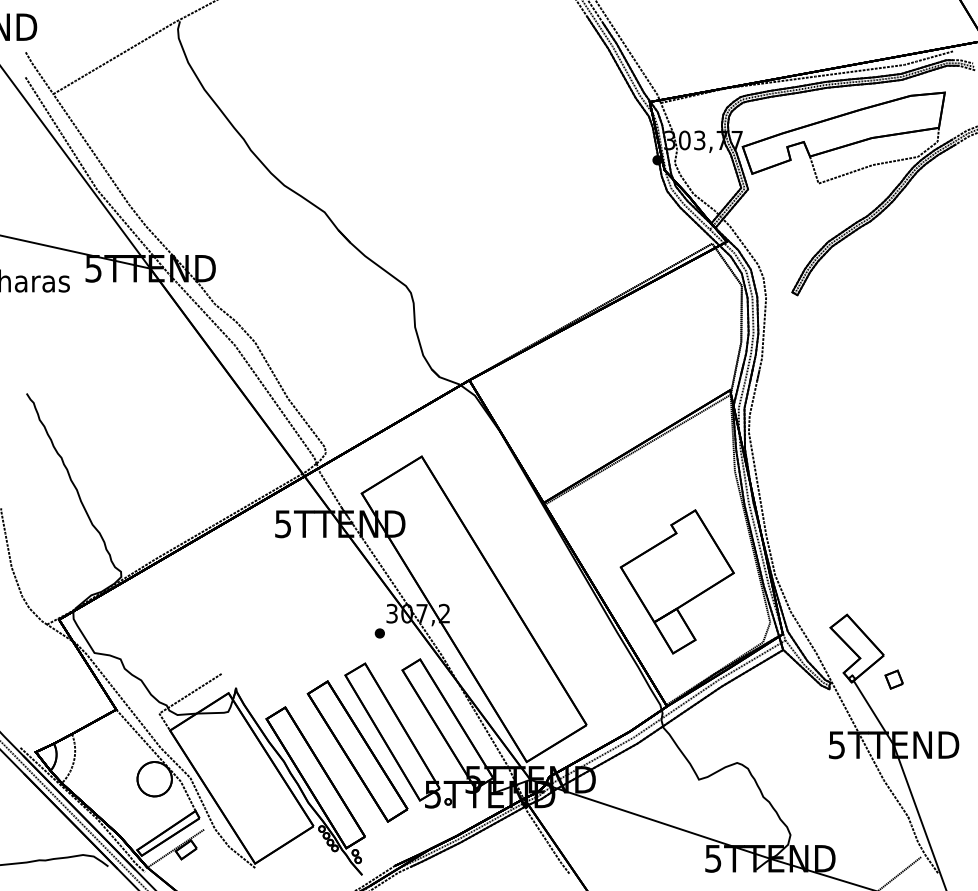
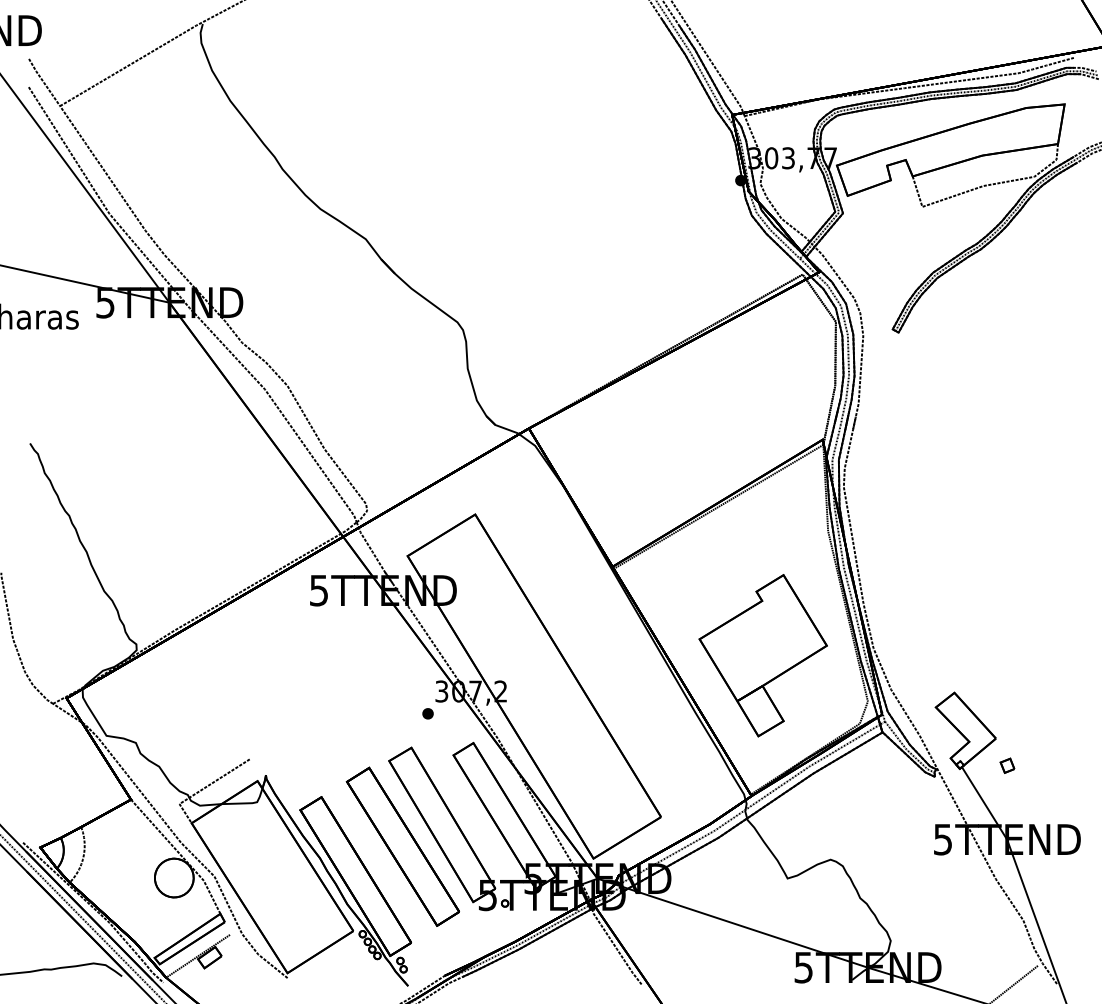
part: (893, 679) -> (1006, 765), size x0.7

